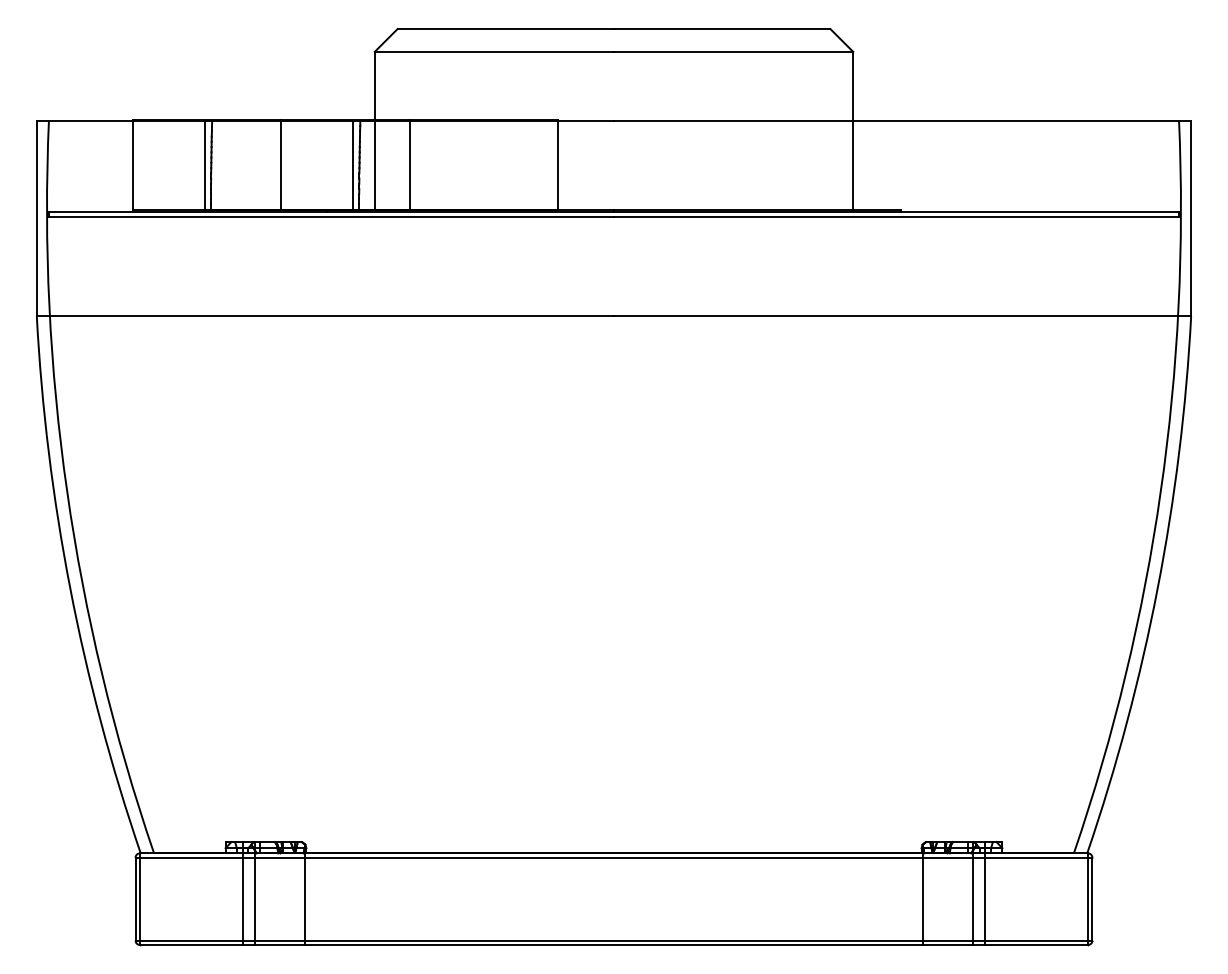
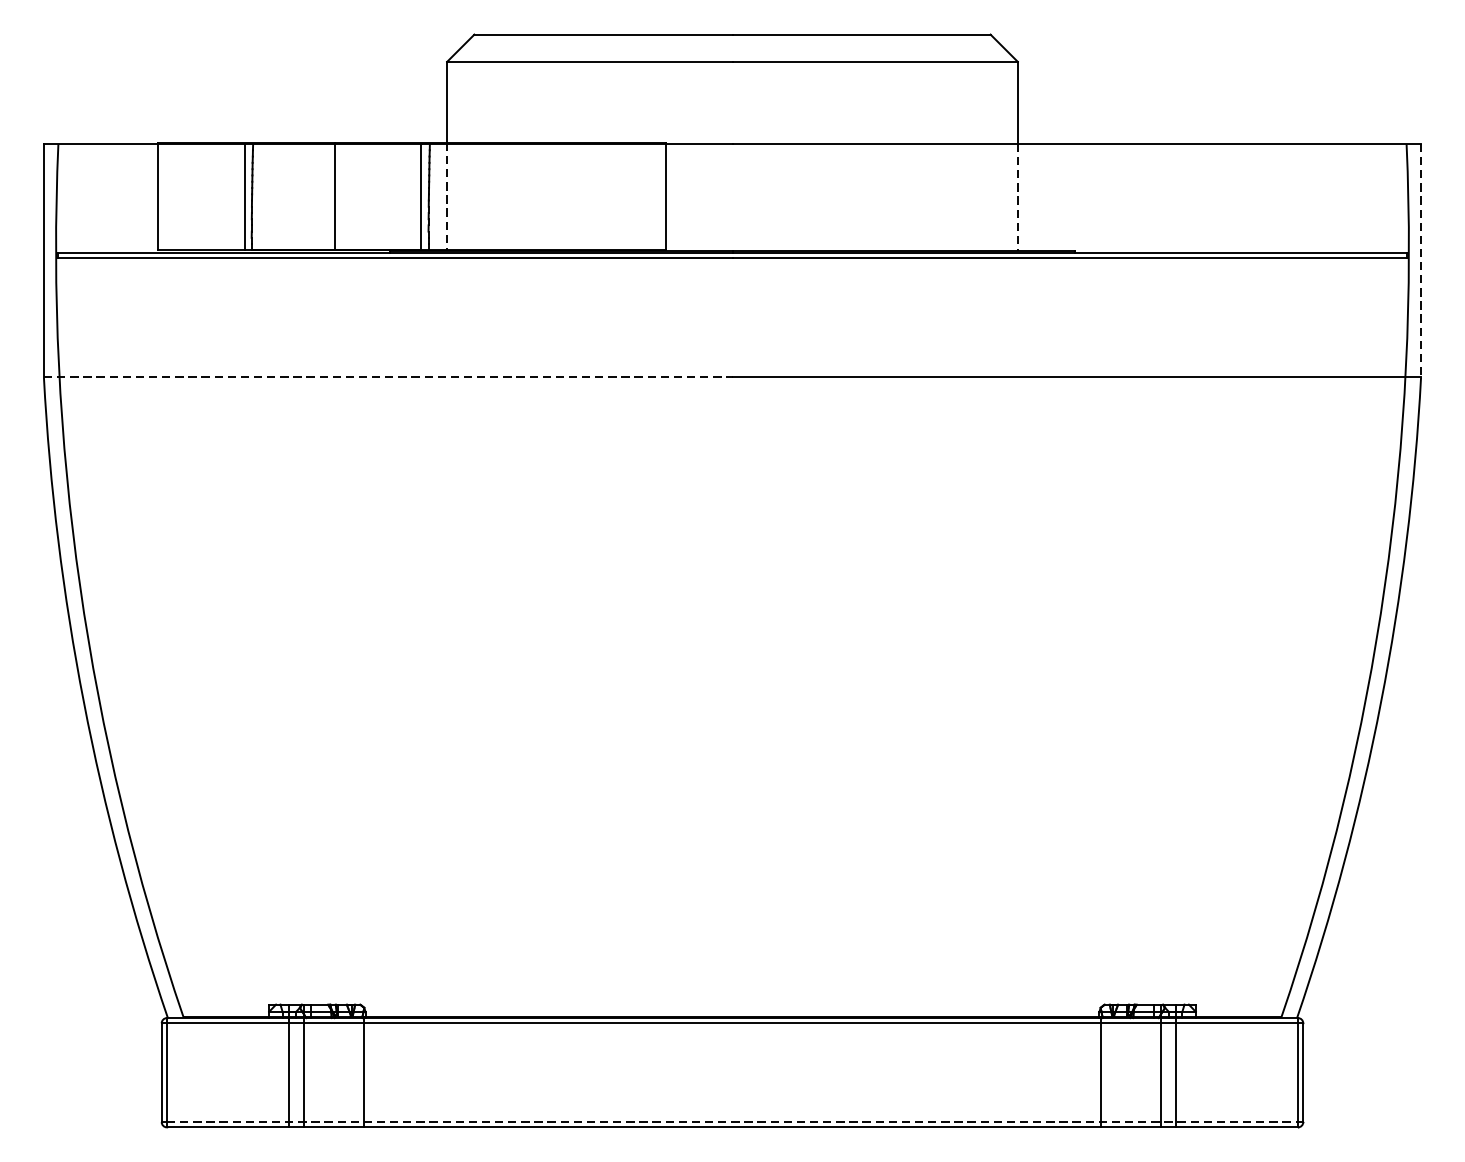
line: (410, 164) -> (489, 196), removed
line: (374, 165) -> (446, 197), solid -> dashed
line: (853, 165) -> (1018, 197), solid -> dashed
line: (1191, 218) -> (1421, 260), solid -> dashed
line: (325, 316) -> (388, 377), solid -> dashed
line: (614, 940) -> (733, 1122), solid -> dashed

